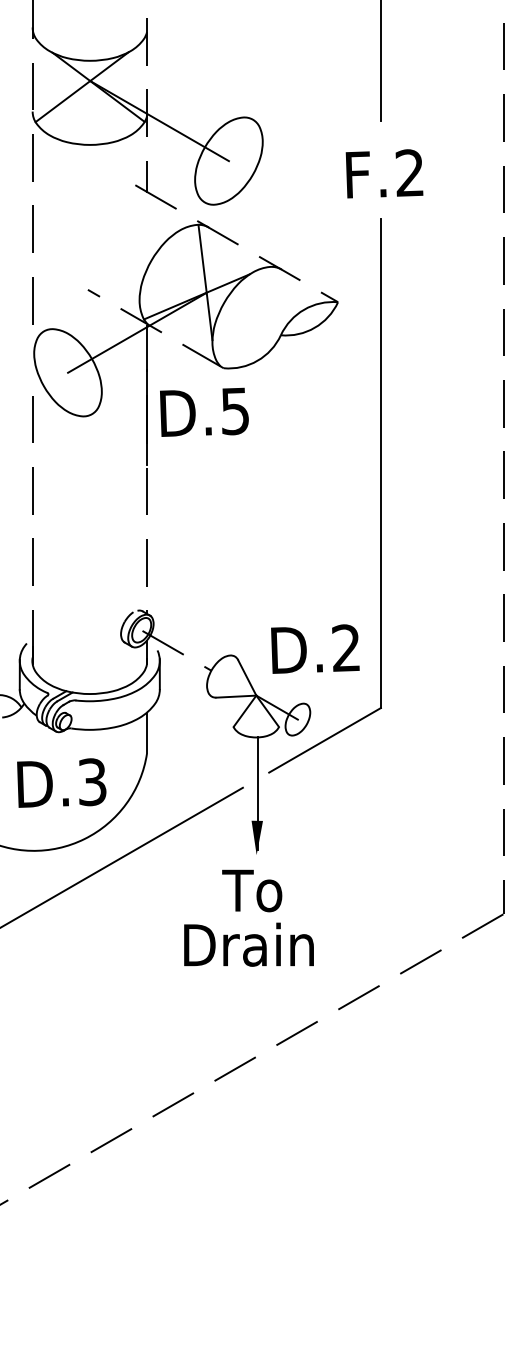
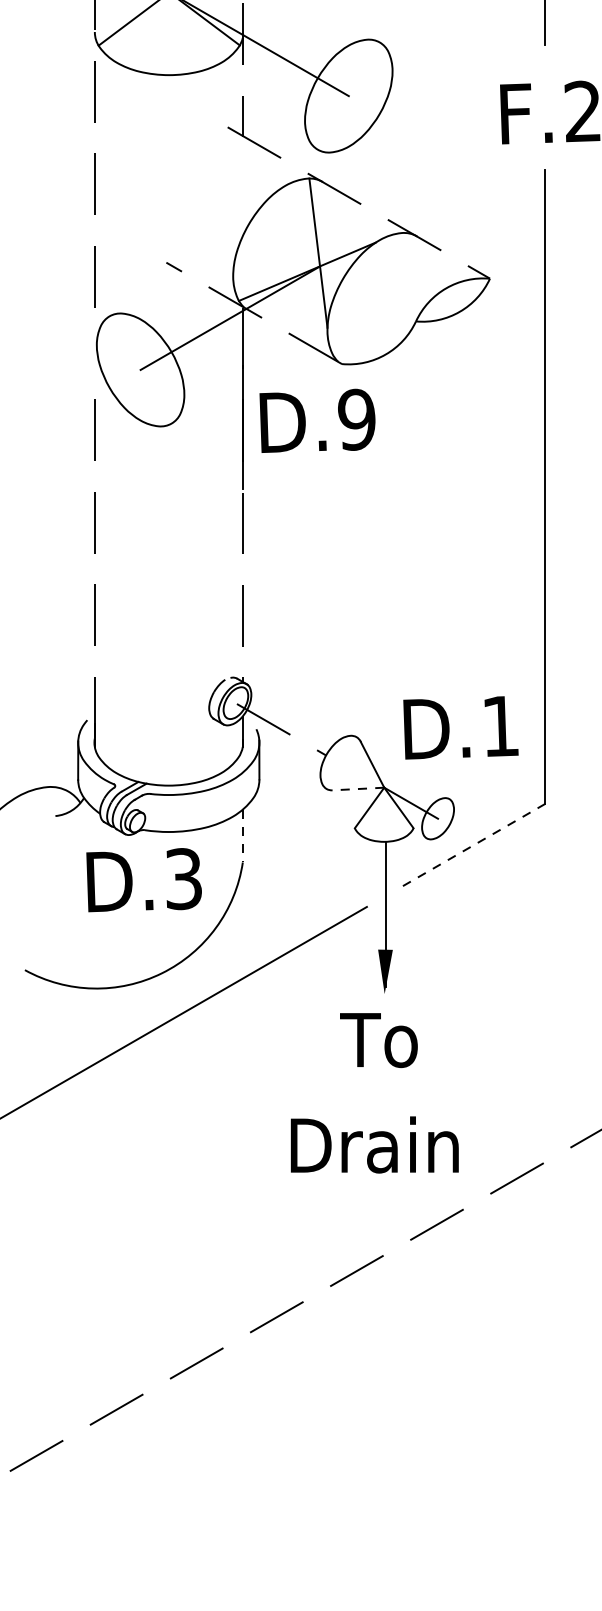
text: (234, 411) -> (356, 420), D.5 -> D.9
text: (346, 647) -> (500, 725), D.2 -> D.1
line: (235, 696) -> (357, 788), solid -> dashed
line: (147, 733) -> (243, 836), solid -> dashed
line: (325, 740) -> (473, 845), solid -> dashed
text: (61, 782) -> (143, 879), moved
text: (248, 944) -> (374, 1144), moved

